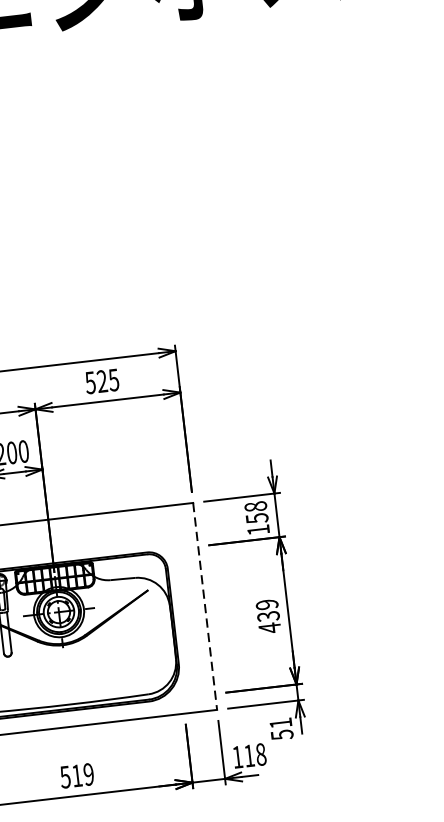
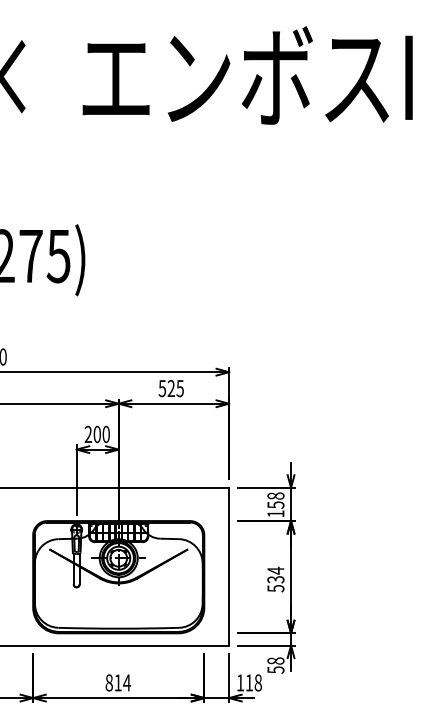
line: (205, 606) -> (229, 566), dashed -> solid
text: (267, 616) -> (275, 579), 439 -> 534
text: (280, 722) -> (275, 660), 51 -> 58
text: (77, 775) -> (118, 682), 519 -> 814

